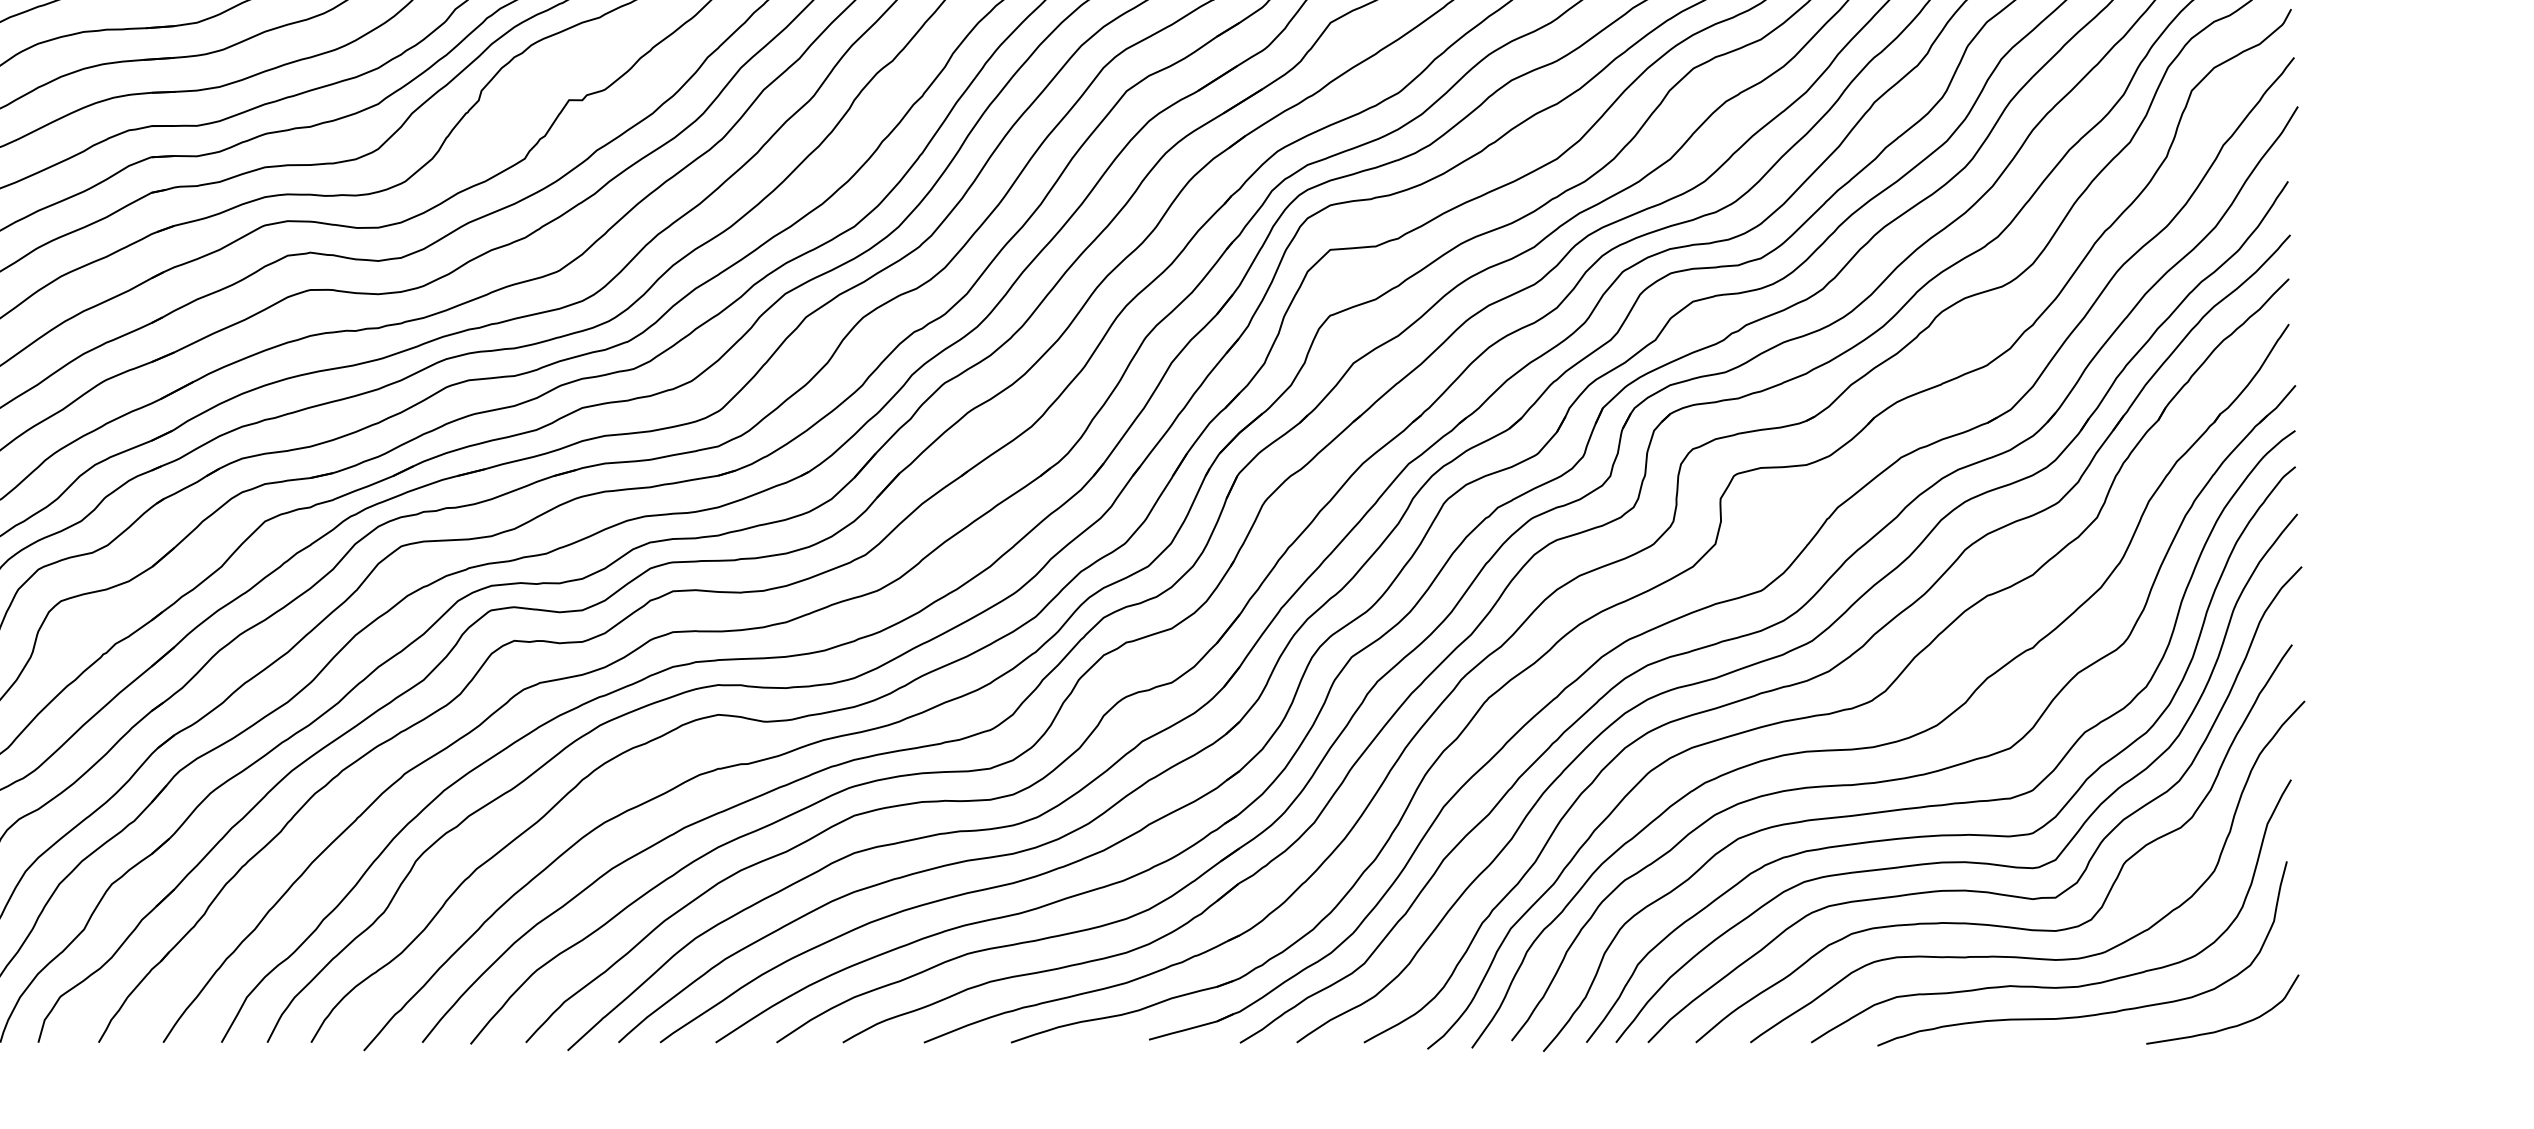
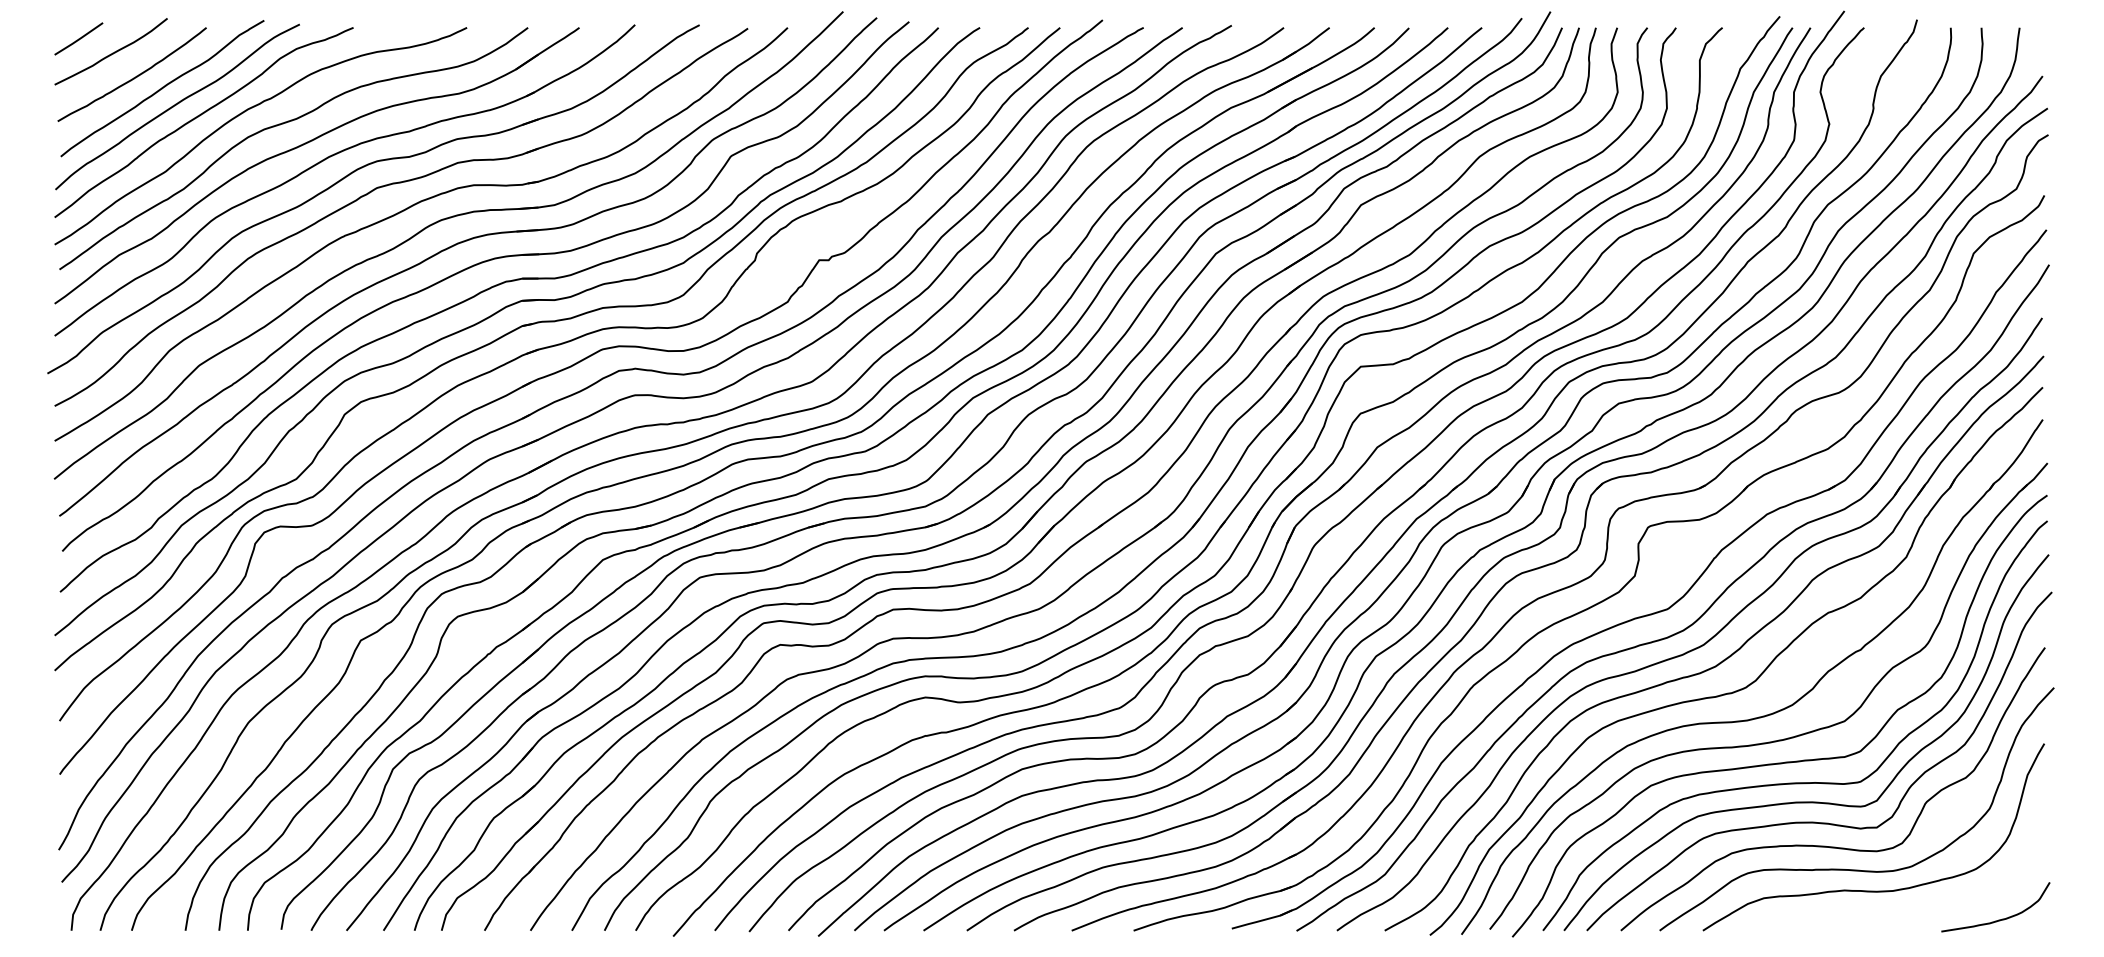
curve: (2087, 1014) -> (1899, 910), removed

